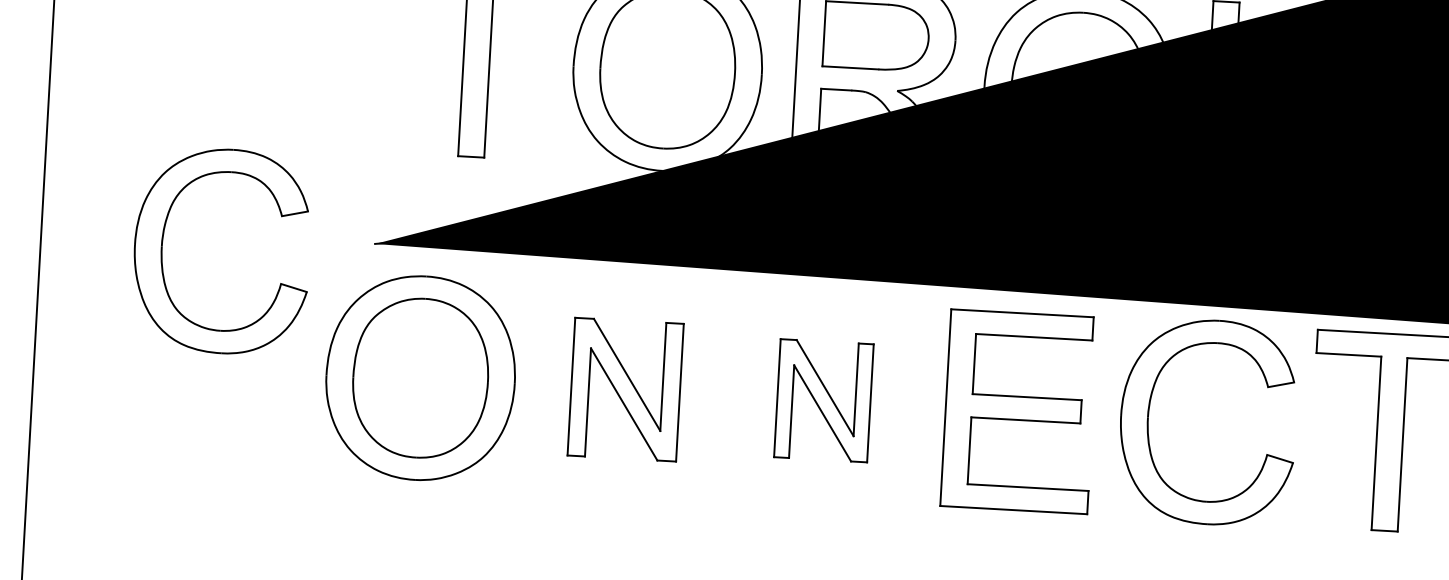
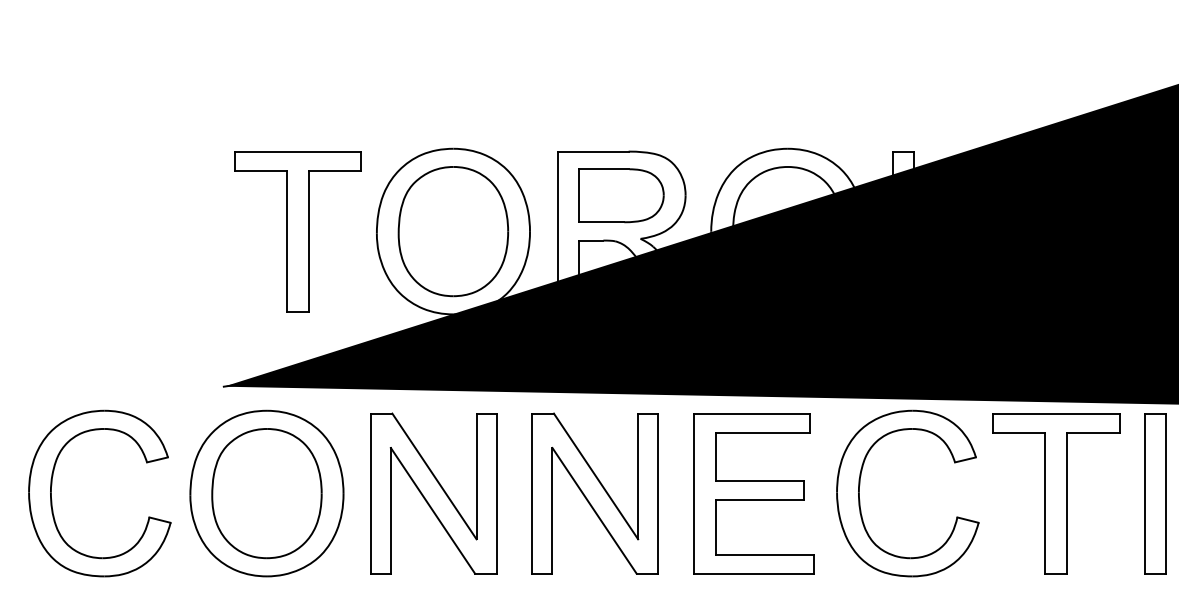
part: (163, 256) -> (52, 500), moved
part: (625, 389) -> (433, 493), size x1.43
part: (823, 400) -> (594, 493), size x1.67

